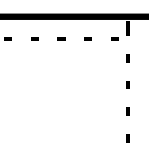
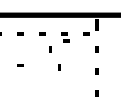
line: (90, 47) -> (66, 40), added
line: (71, 58) -> (50, 49), added
line: (34, 76) -> (19, 64), added
line: (82, 79) -> (59, 67), added

